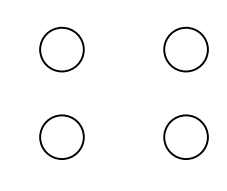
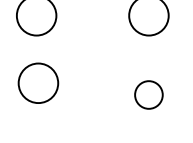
part: (61, 136) -> (38, 82), moved
part: (185, 136) -> (148, 94), size x0.7

